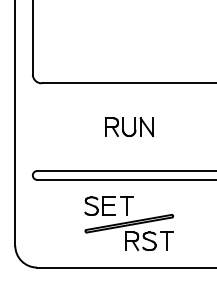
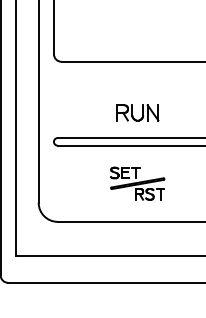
part: (128, 126) -> (137, 112), moved
part: (128, 223) -> (137, 183), size x0.7

